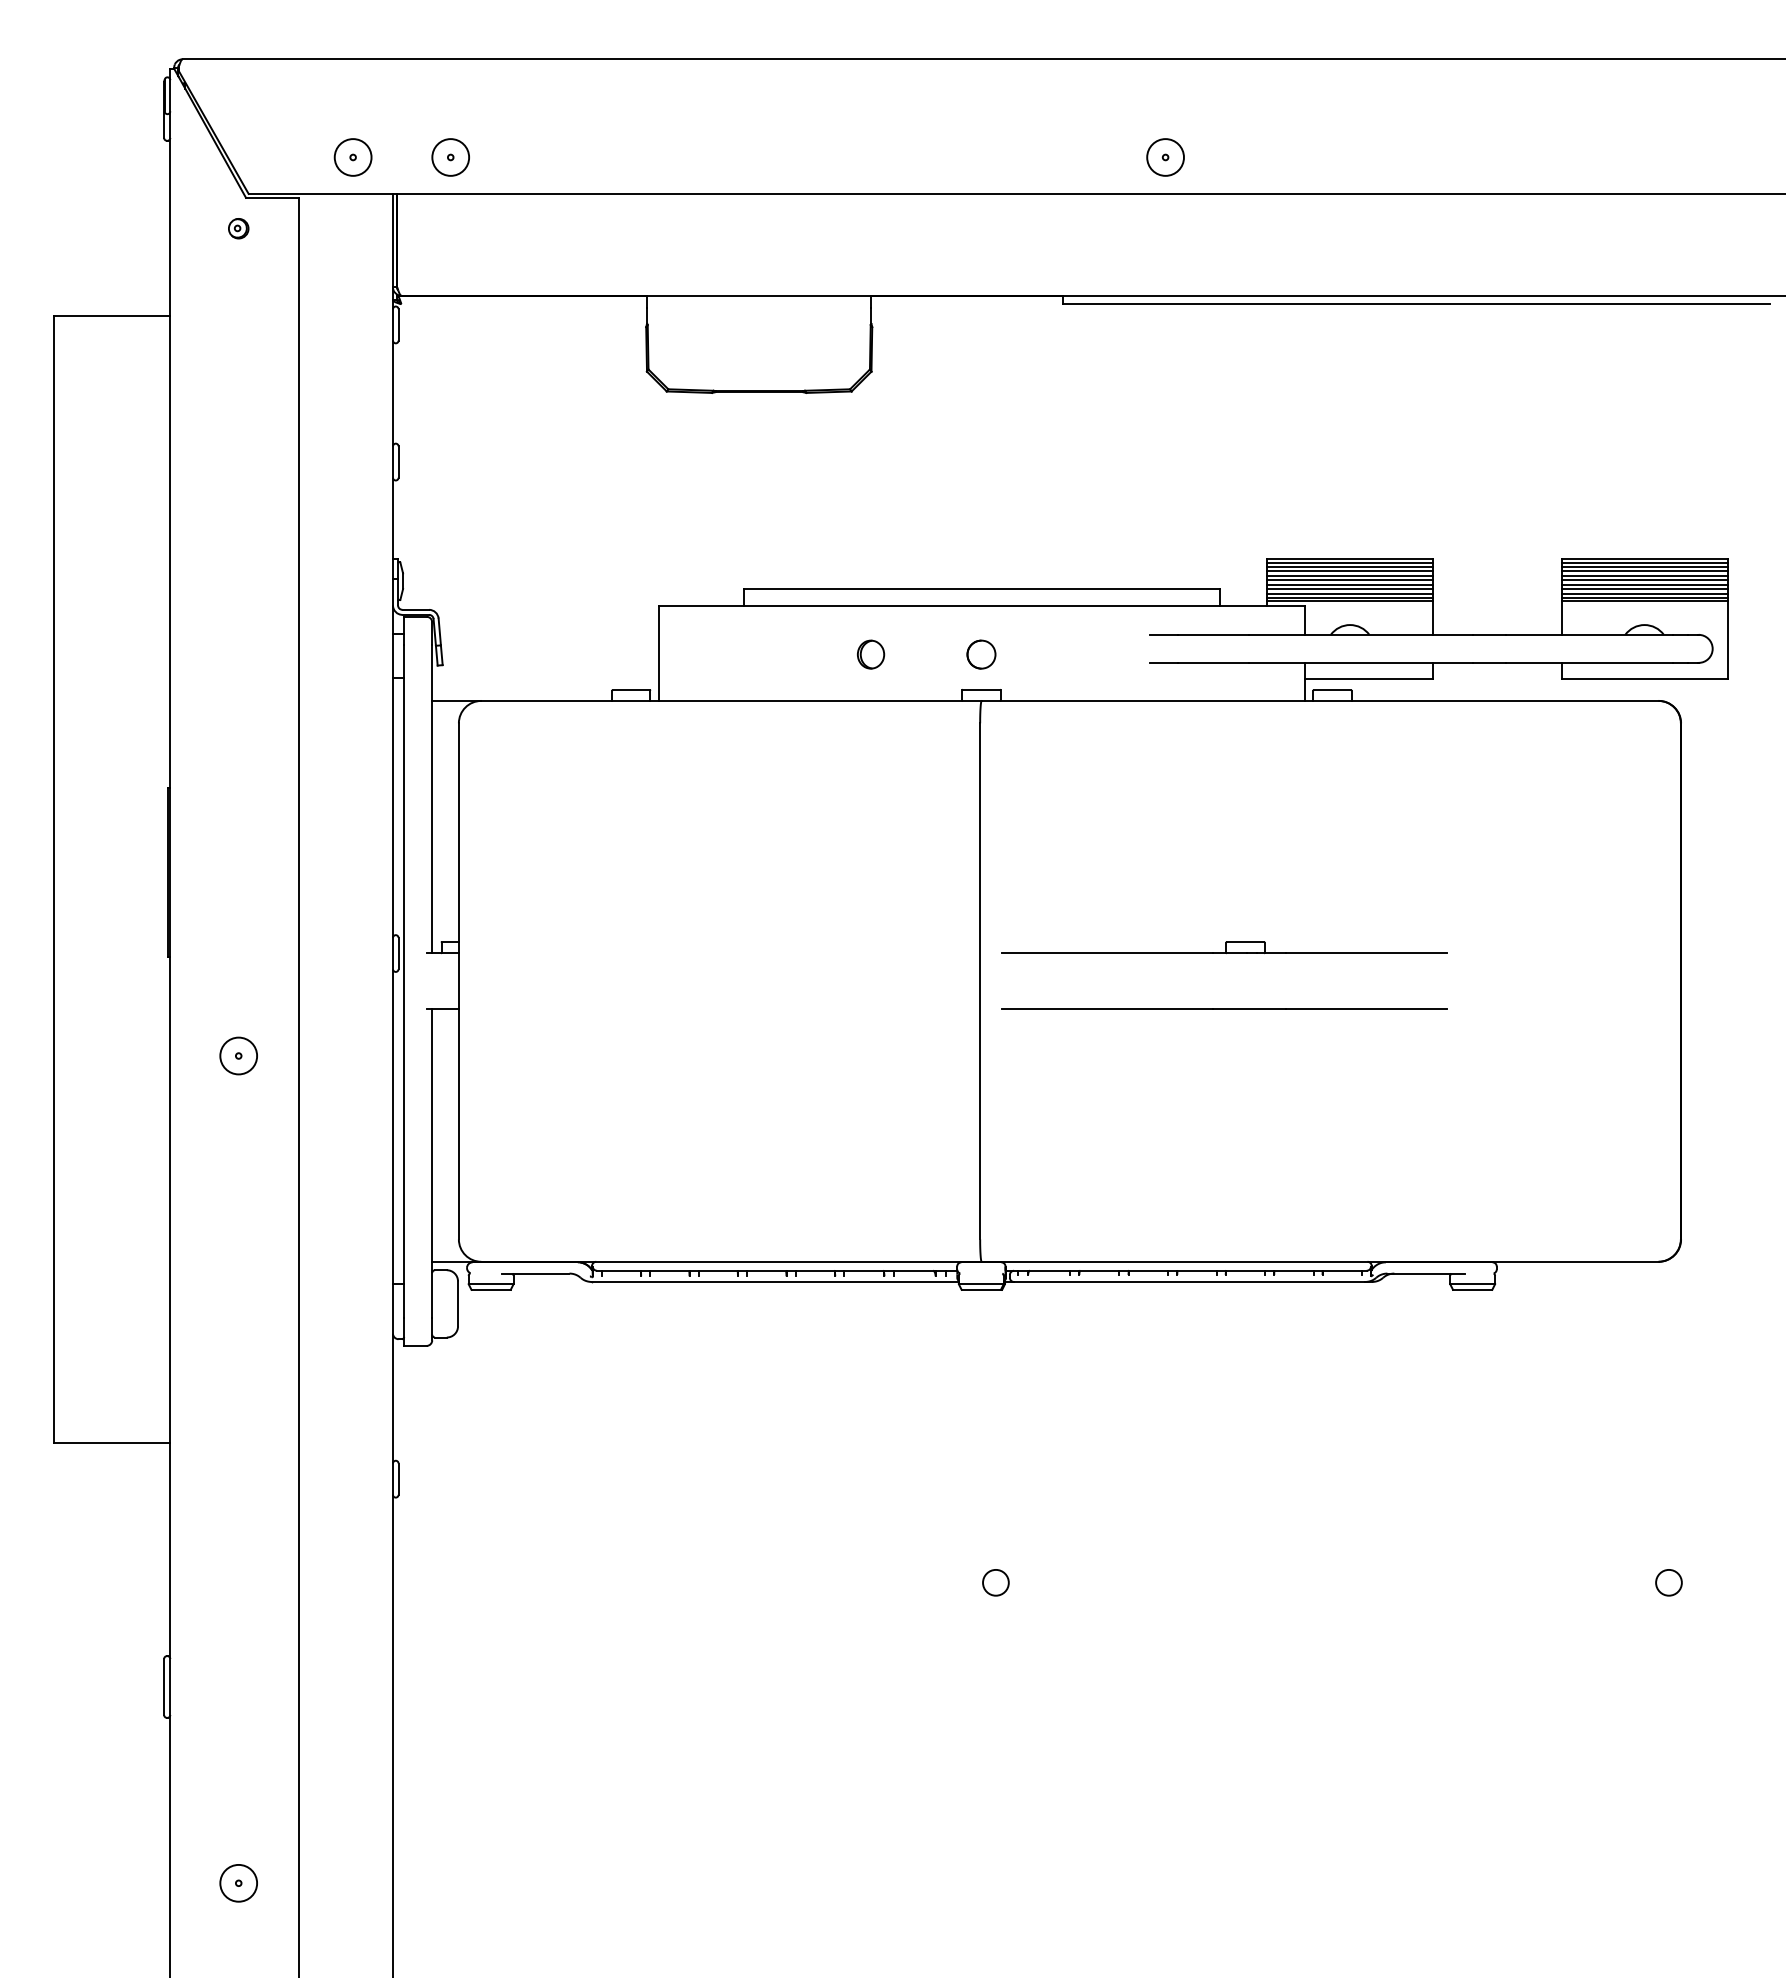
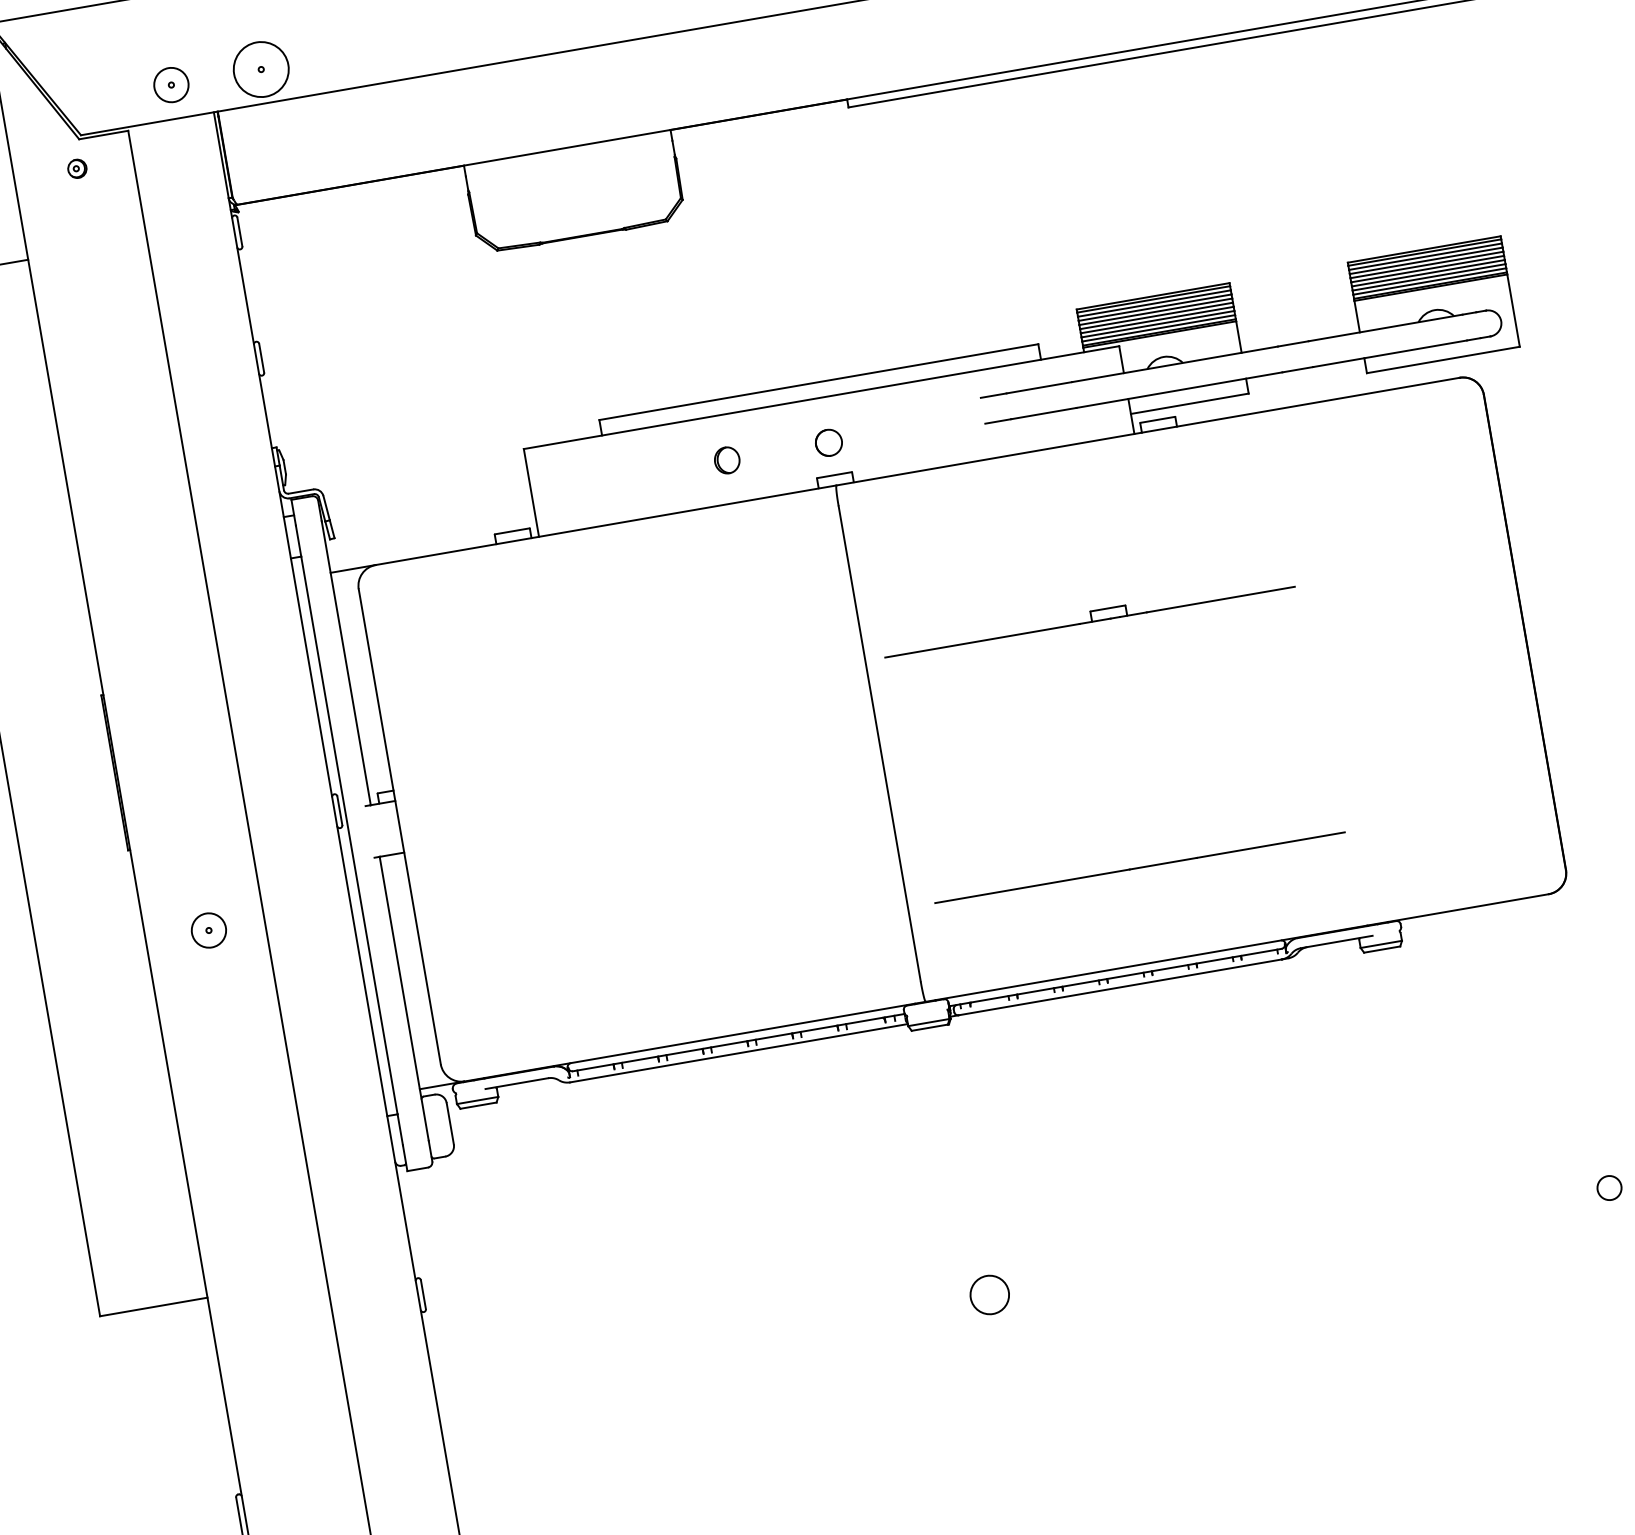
circle: (450, 157) -> (261, 69), size x1.6
part: (1224, 947) -> (1089, 616), moved
line: (1224, 1008) -> (1140, 866), moved
circle: (995, 1582) -> (989, 1294), size x1.6

